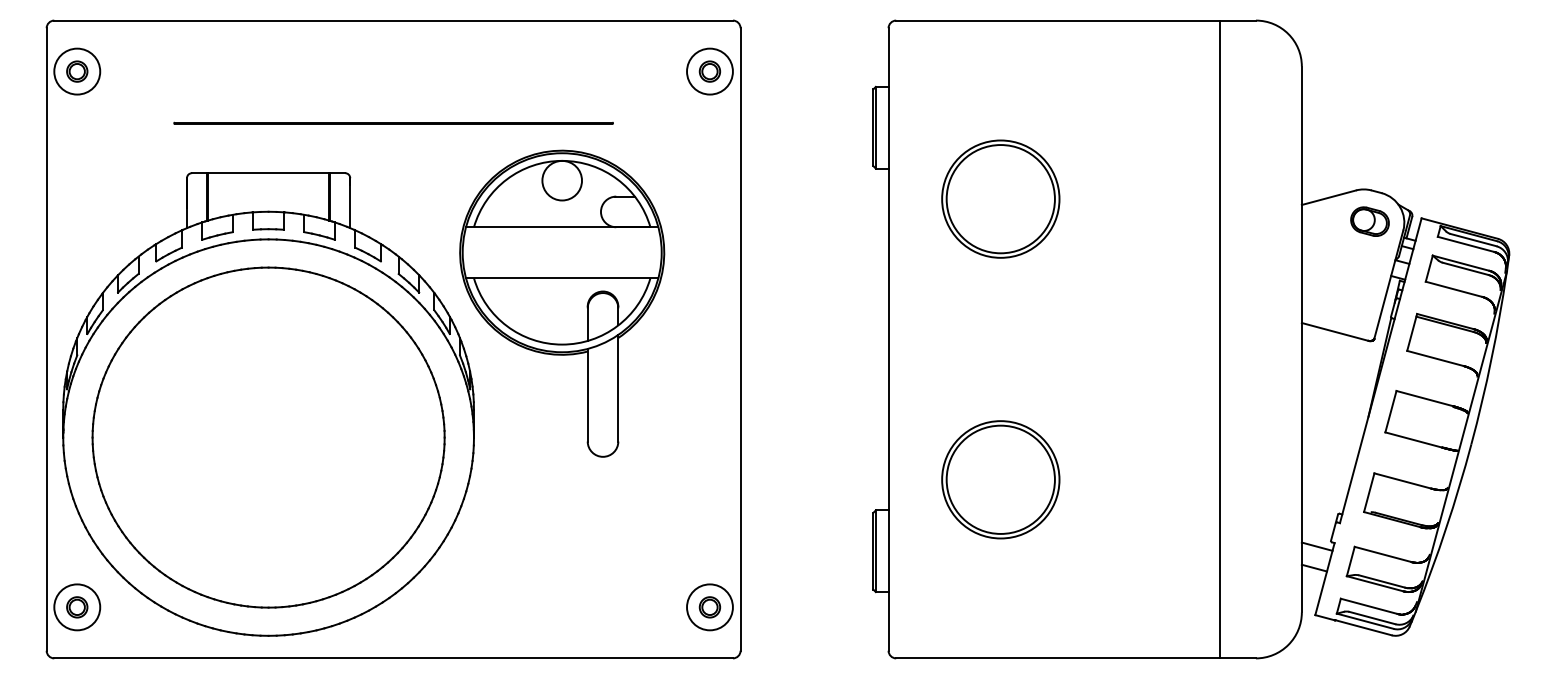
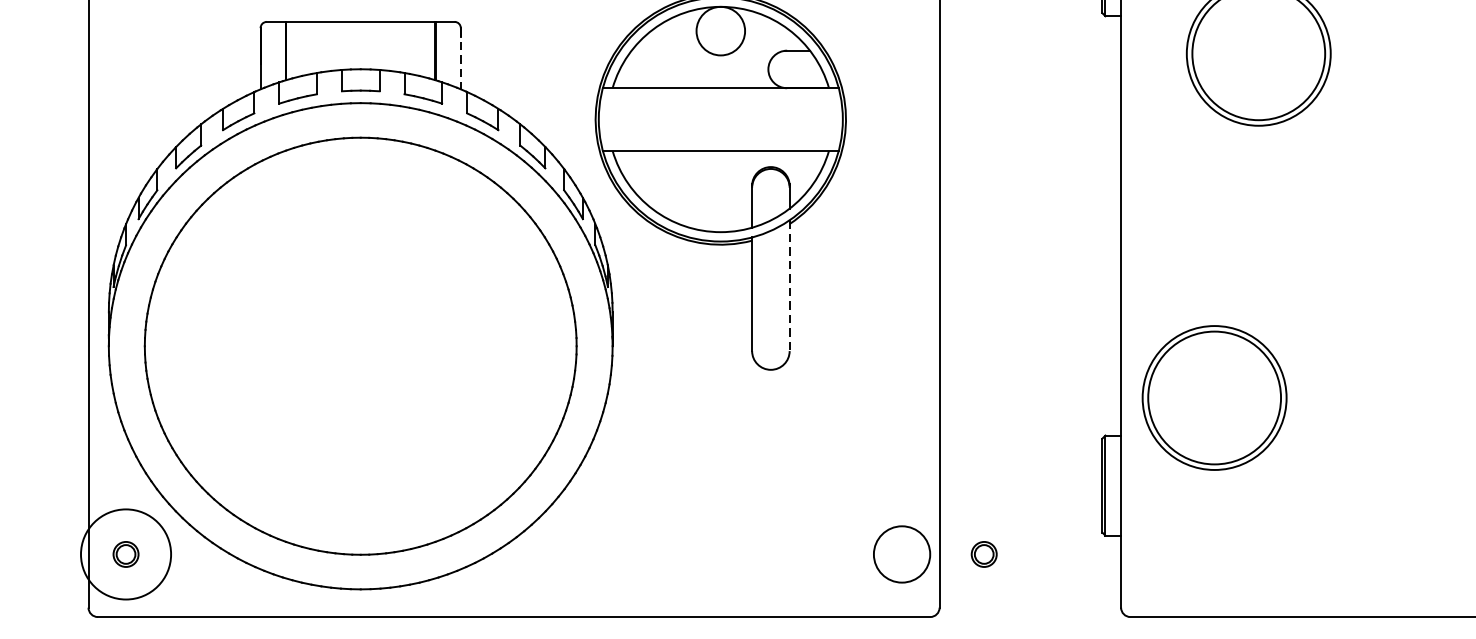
line: (350, 203) -> (461, 59), solid -> dashed
line: (618, 388) -> (789, 286), solid -> dashed
part: (1000, 479) -> (1214, 397), moved
circle: (77, 607) -> (126, 554), size x1.6
part: (709, 607) -> (983, 554), moved

